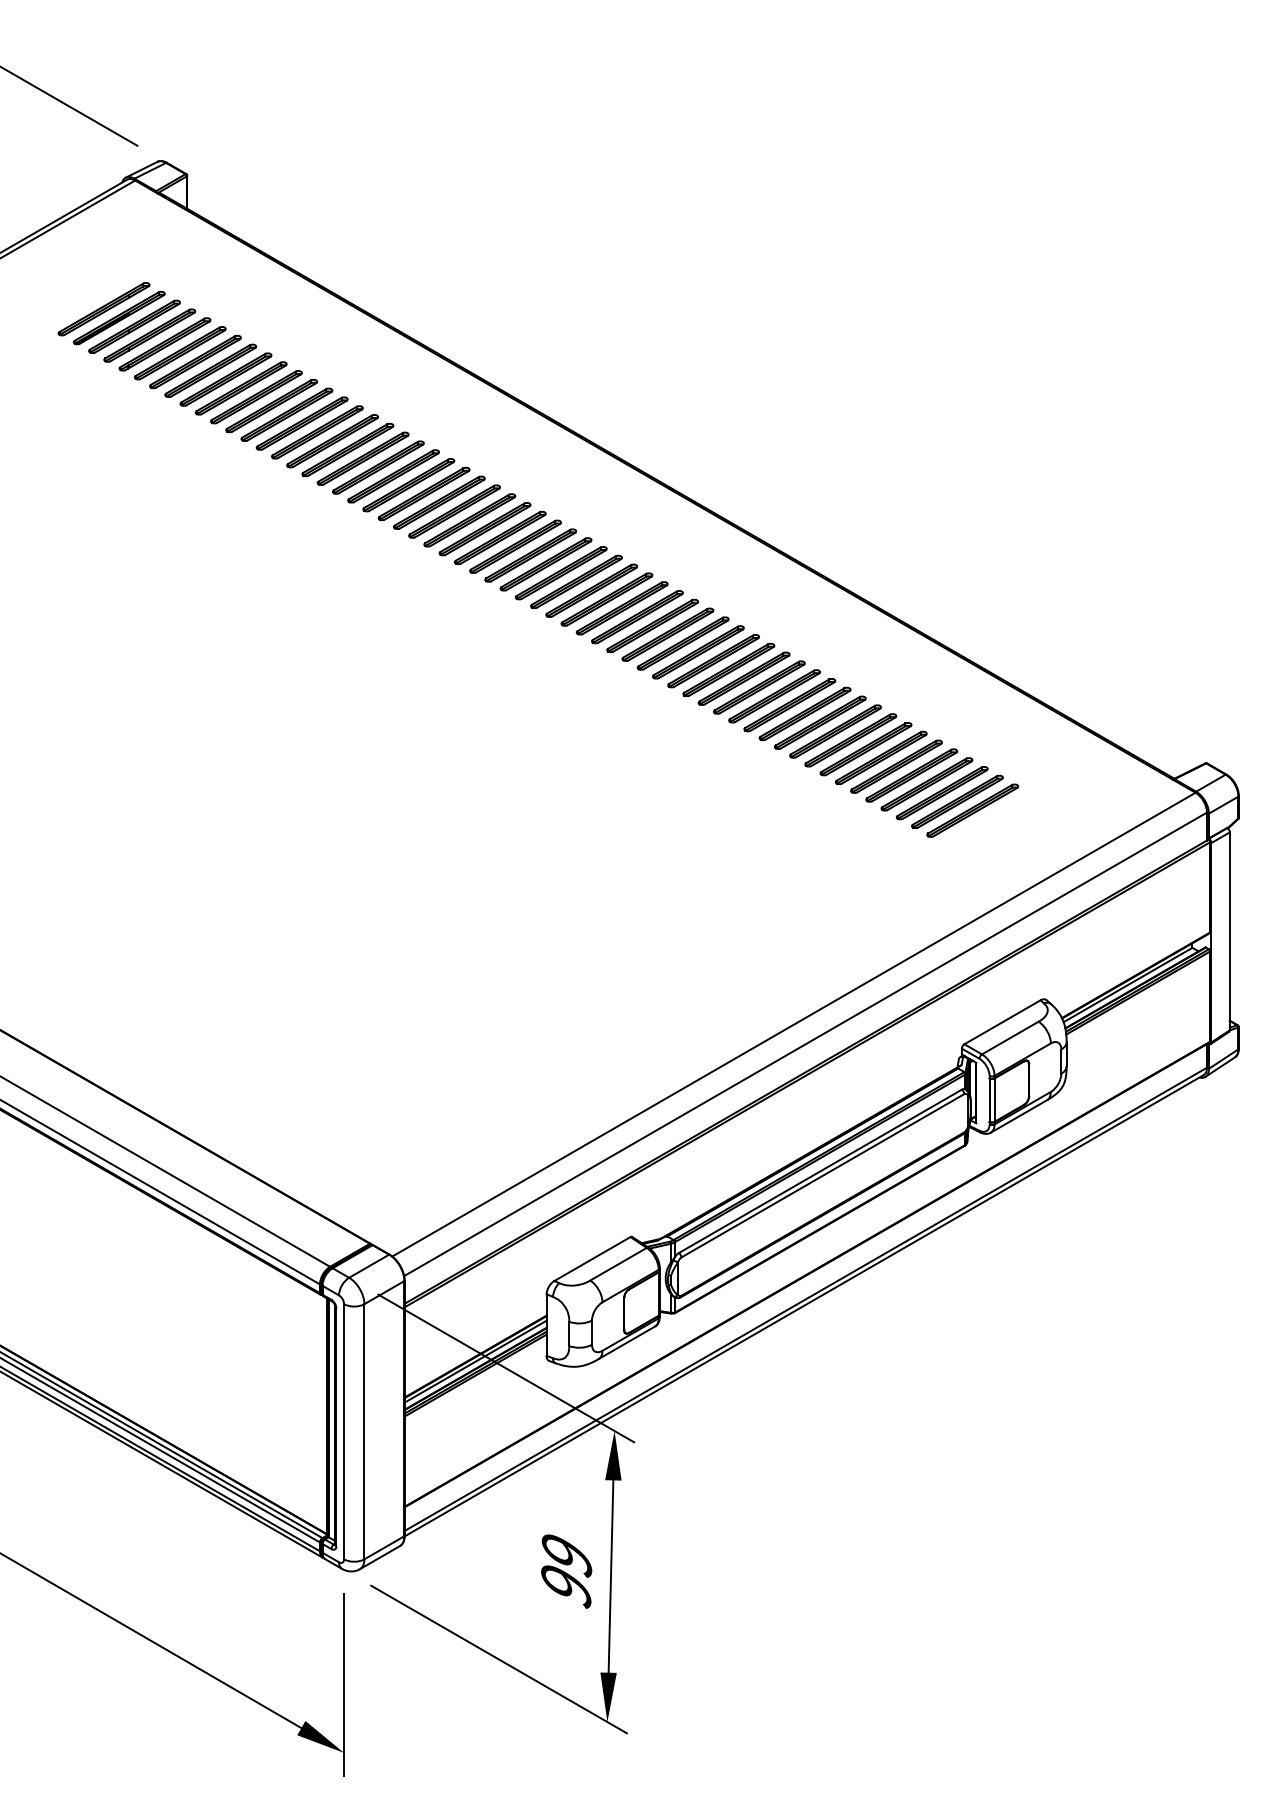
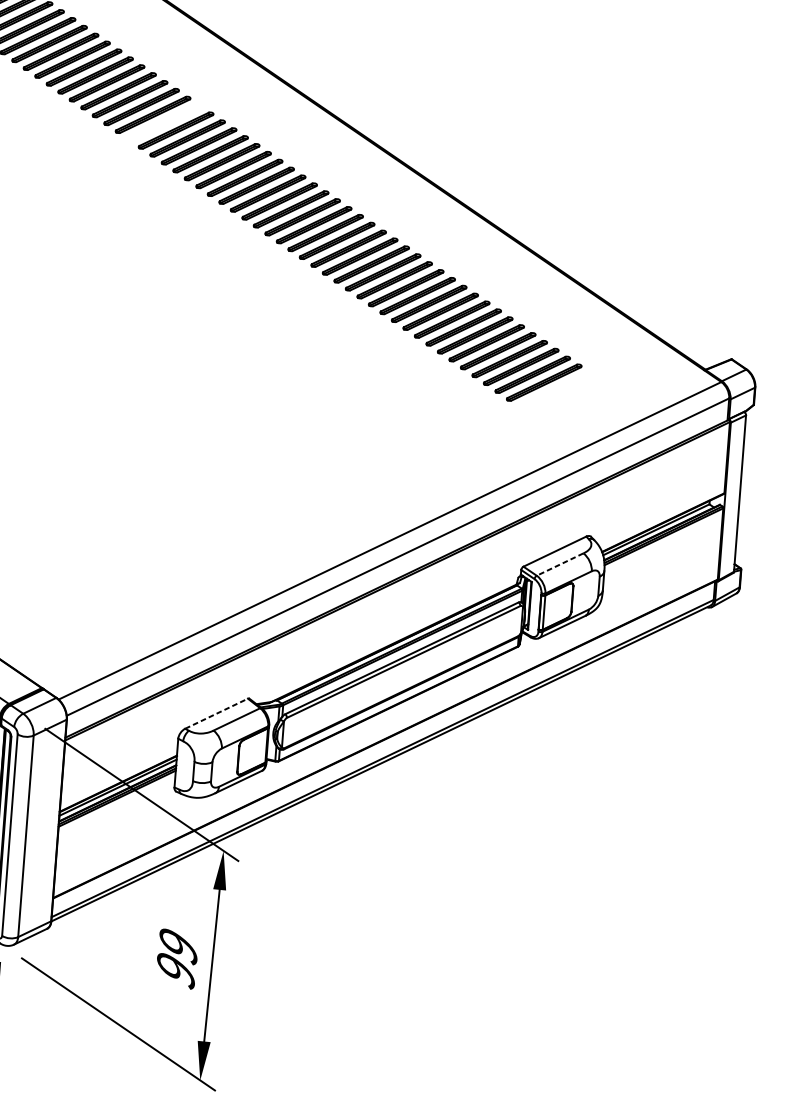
part: (469, 520) -> (164, 122), removed
line: (1010, 1038) -> (560, 564), solid -> dashed
line: (592, 1259) -> (216, 714), solid -> dashed

